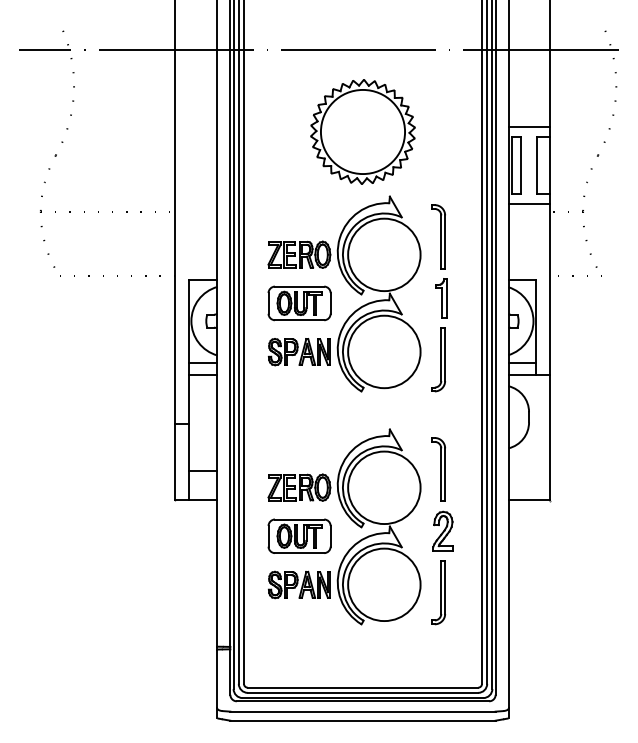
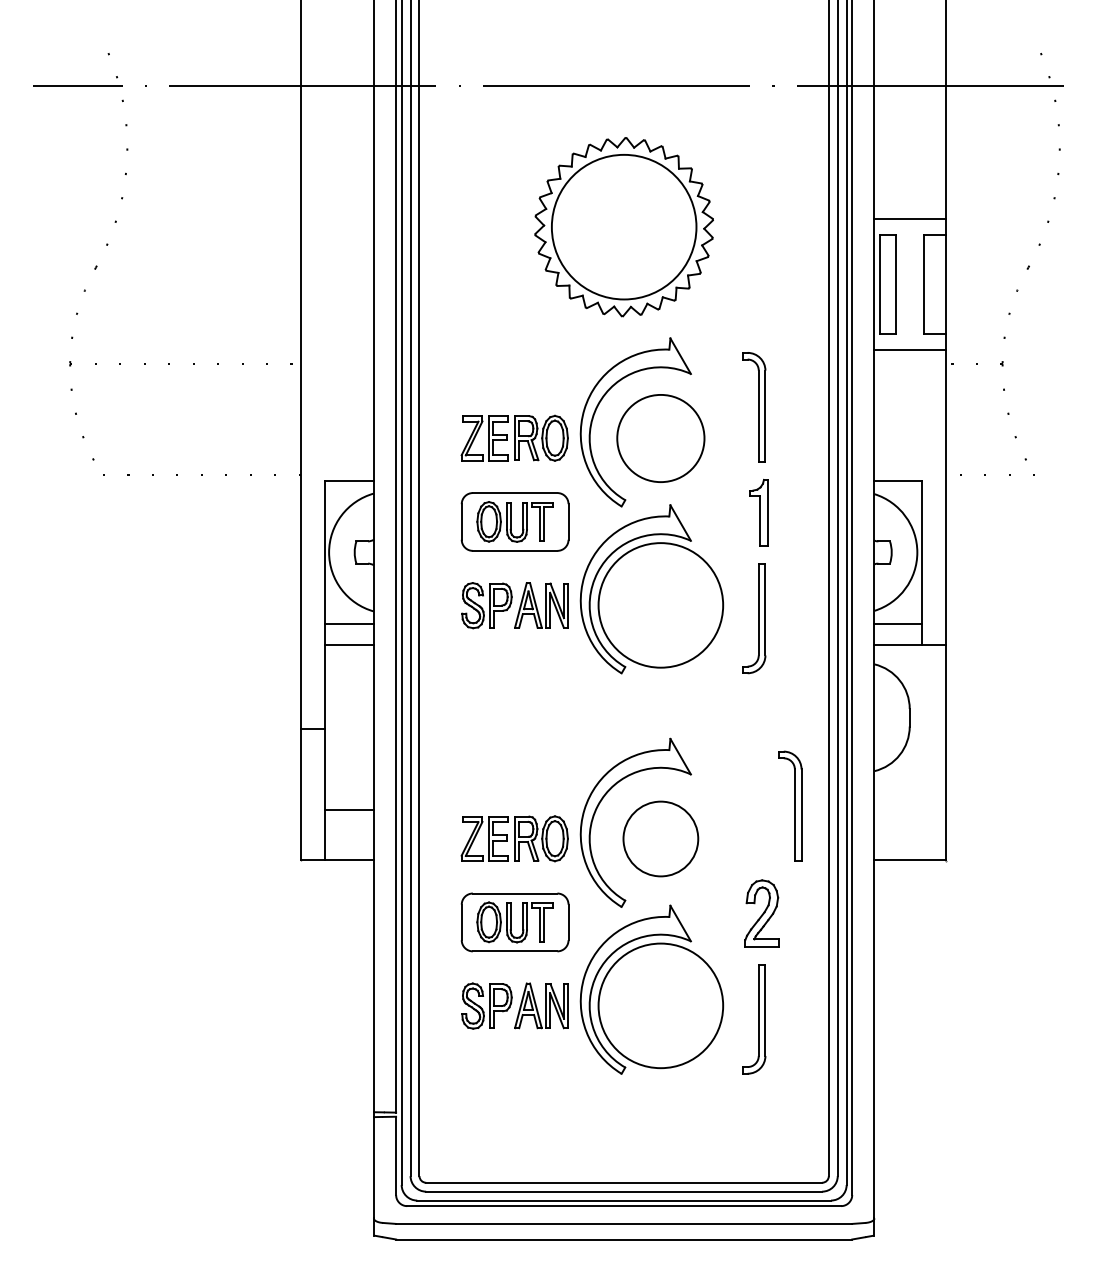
circle: (384, 254) -> (661, 437), size x0.7
part: (438, 469) -> (790, 805), moved
circle: (384, 487) -> (661, 838), size x0.6

